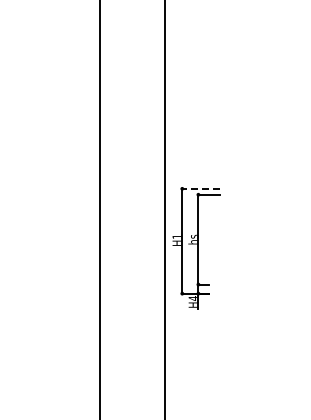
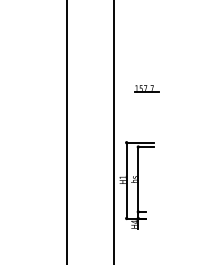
part: (210, 114) -> (147, 88), added
line: (200, 188) -> (139, 142), dashed -> solid

